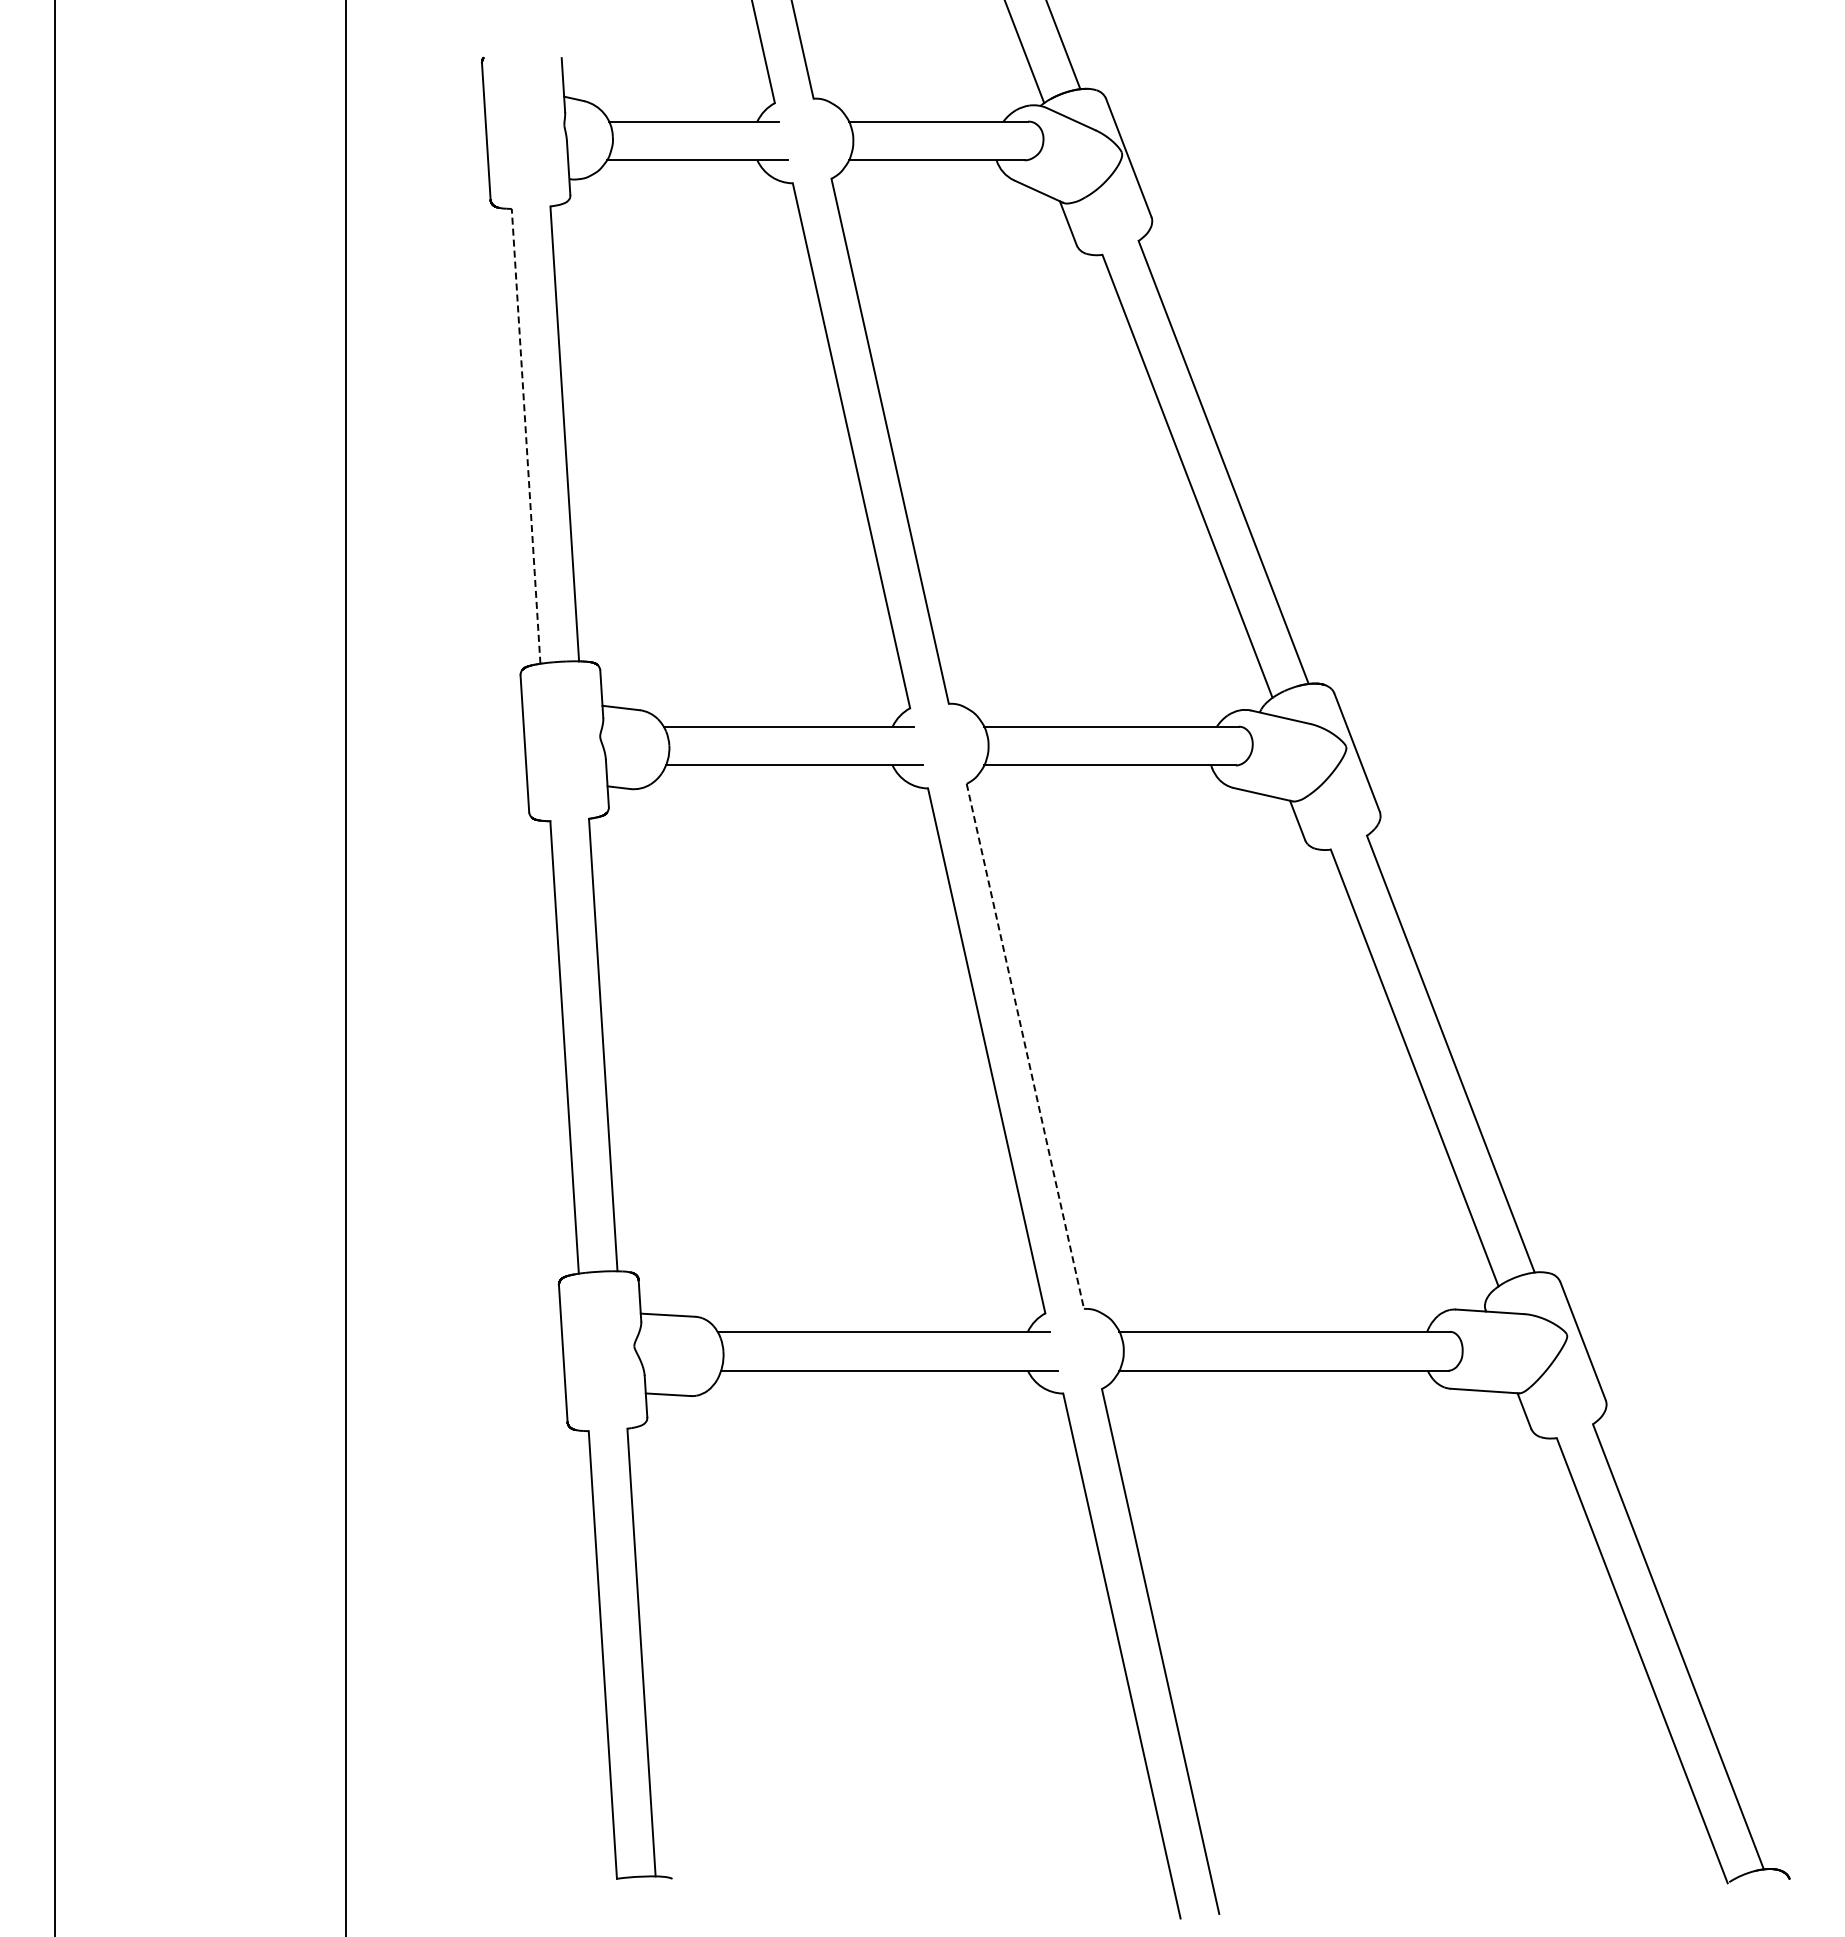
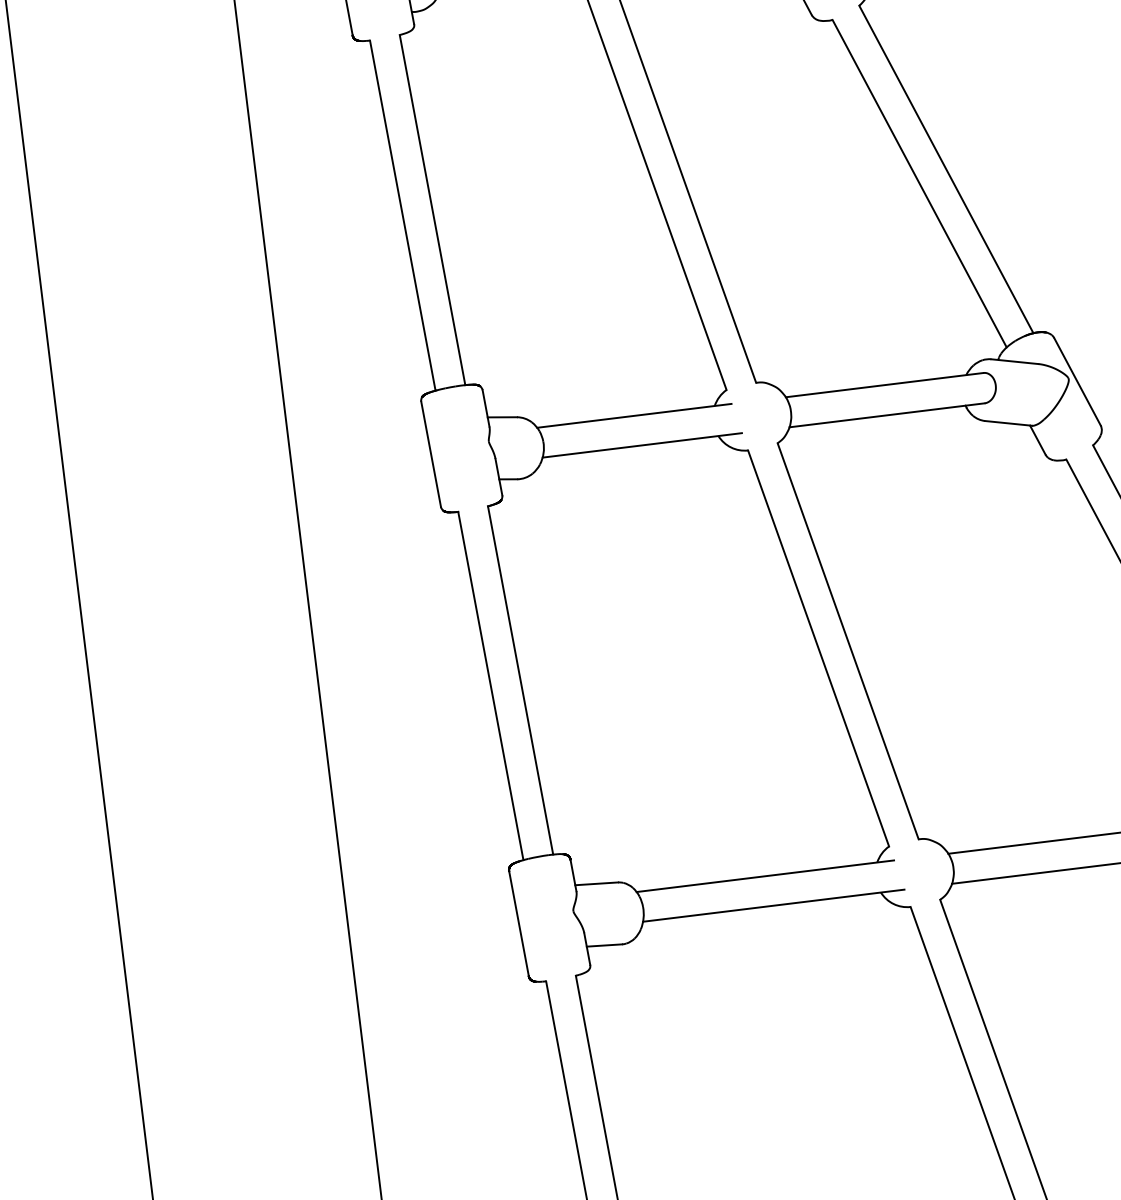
line: (526, 436) -> (403, 215), dashed -> solid
line: (1025, 1046) -> (848, 641), dashed -> solid

